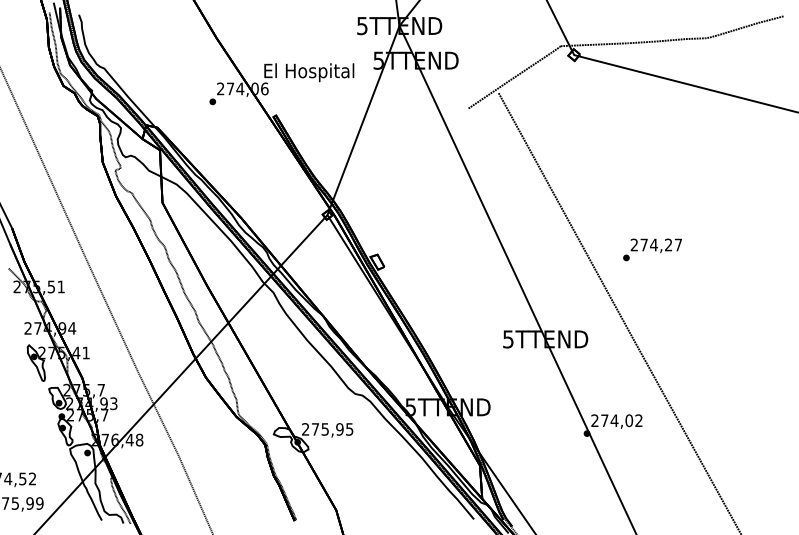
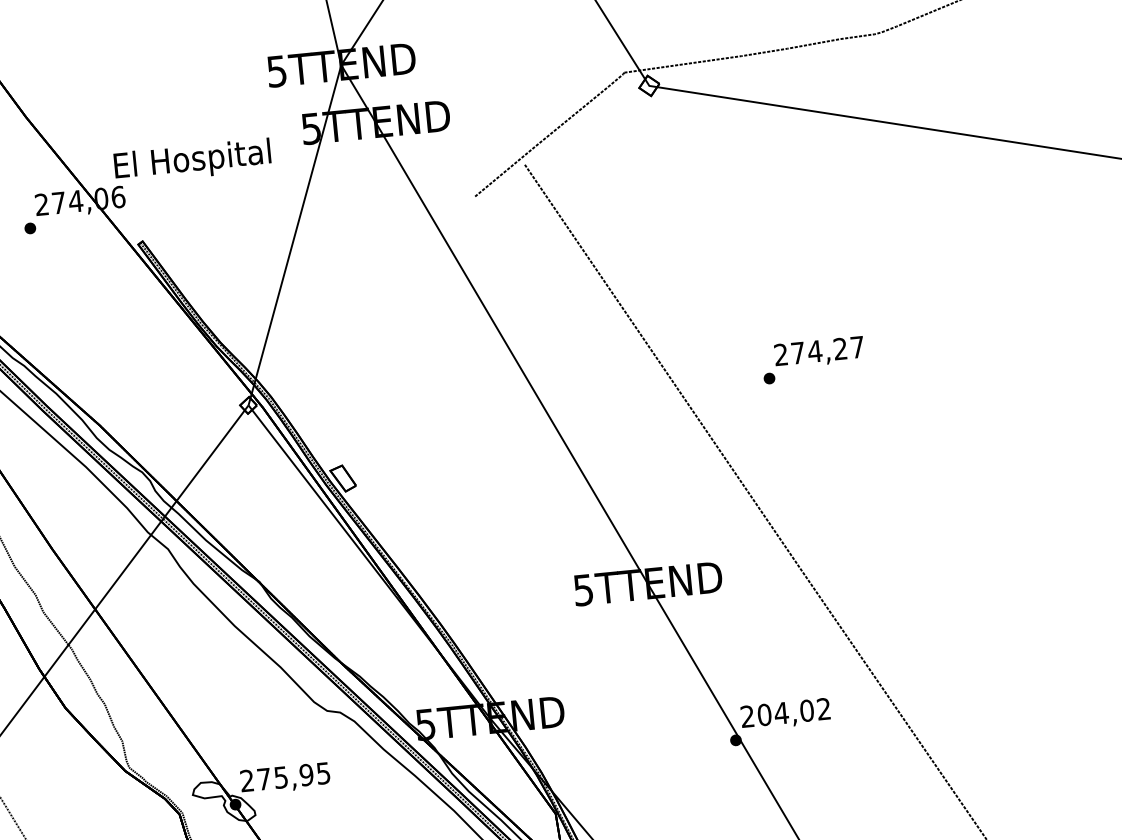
text: (652, 249) -> (813, 359), moved
text: (604, 420) -> (764, 714), 274,02 -> 204,02

